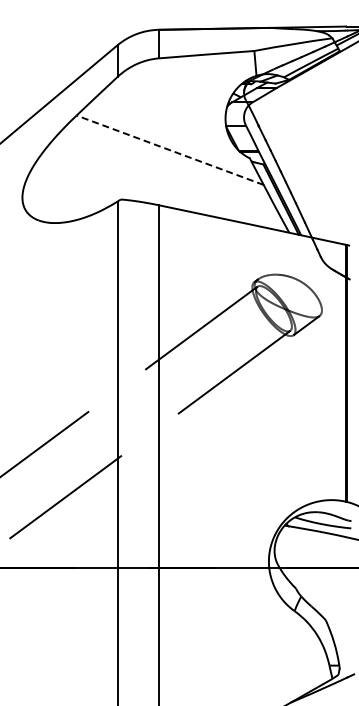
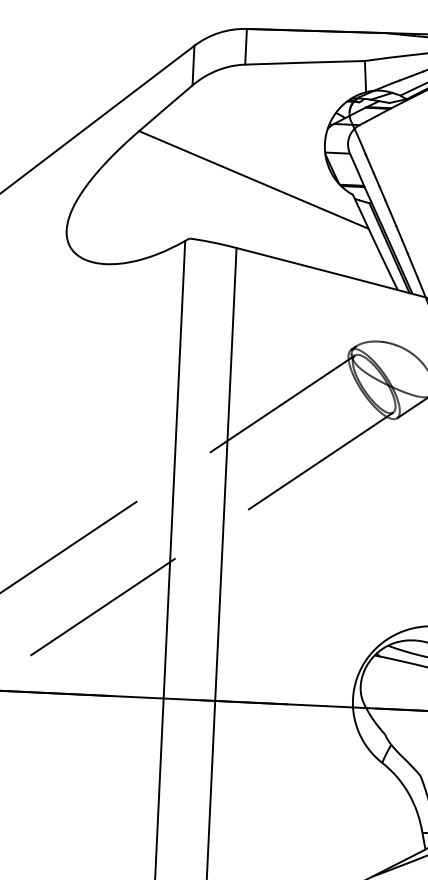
line: (170, 150) -> (254, 180), dashed -> solid

